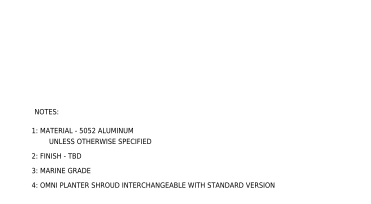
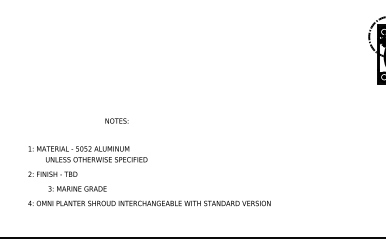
text: (46, 111) -> (116, 120), moved
text: (61, 170) -> (77, 188), moved

